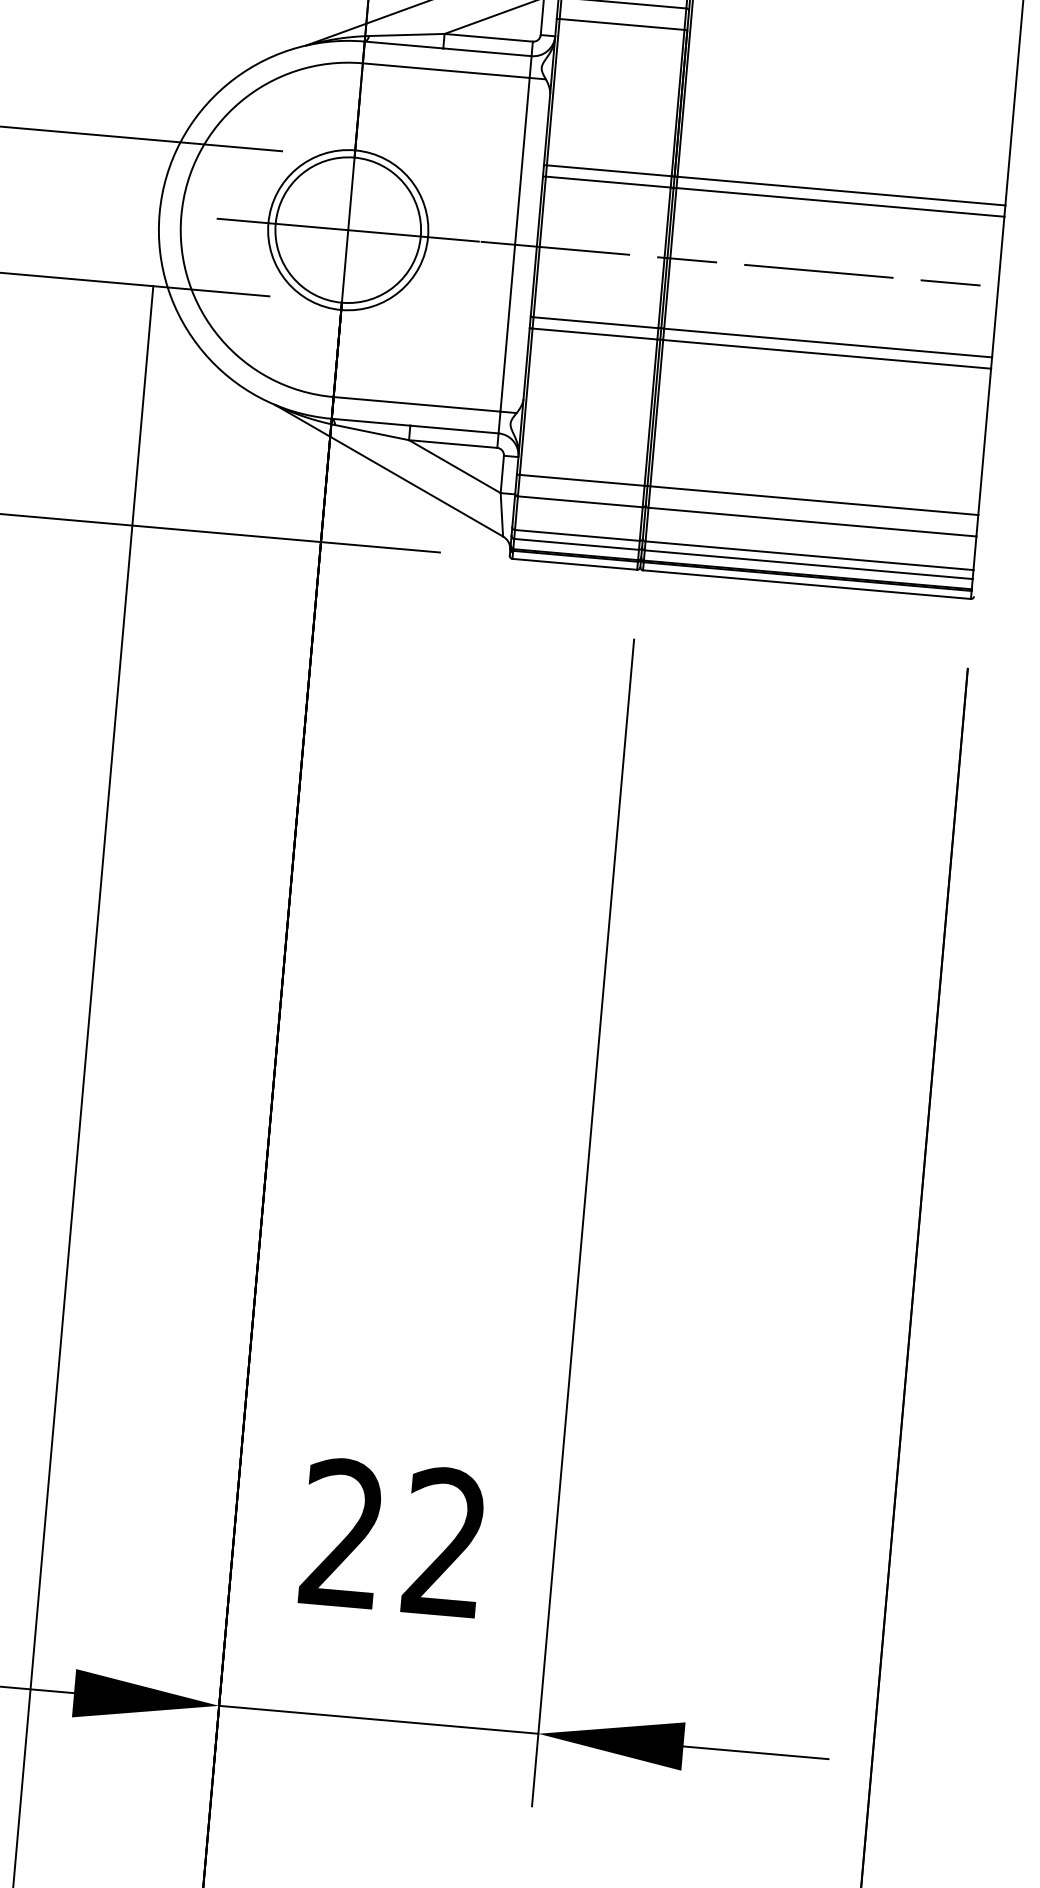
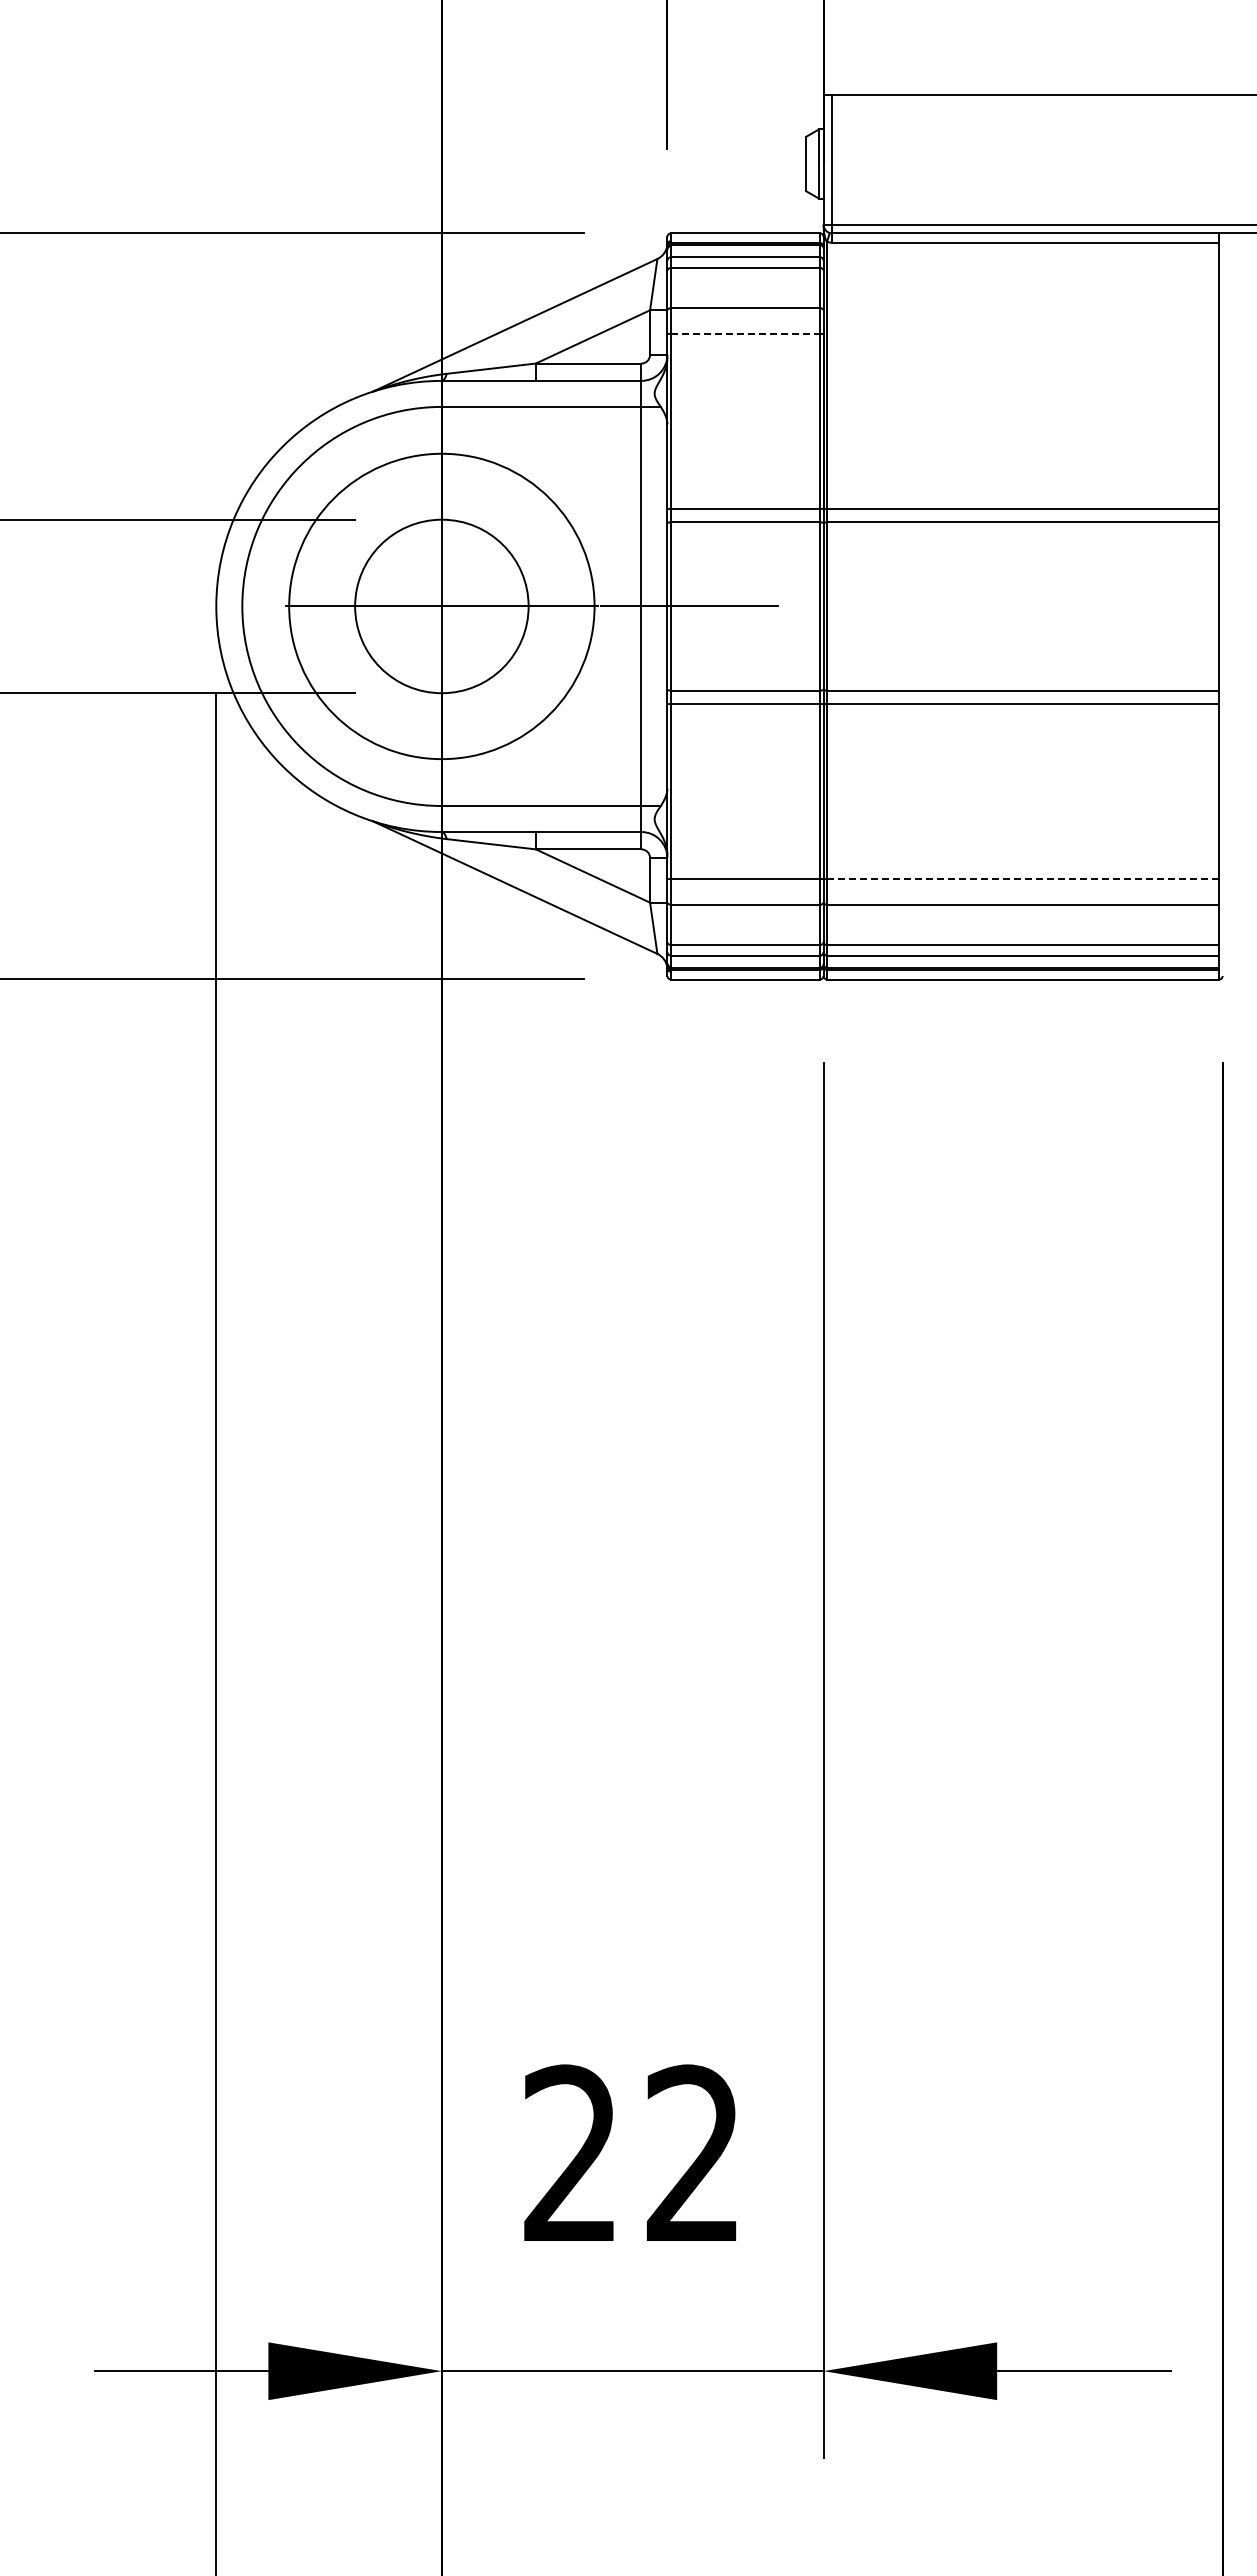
line: (622, 24) -> (745, 333), solid -> dashed
circle: (347, 230) -> (441, 606), size x1.6
line: (686, 259) -> (846, 606), removed
line: (818, 270) -> (1004, 605), removed
line: (949, 282) -> (1161, 606), removed
line: (813, 500) -> (1022, 879), solid -> dashed

